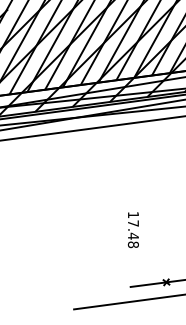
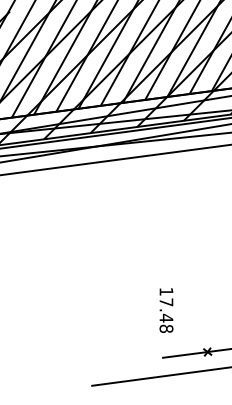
text: (133, 230) -> (166, 311), moved

